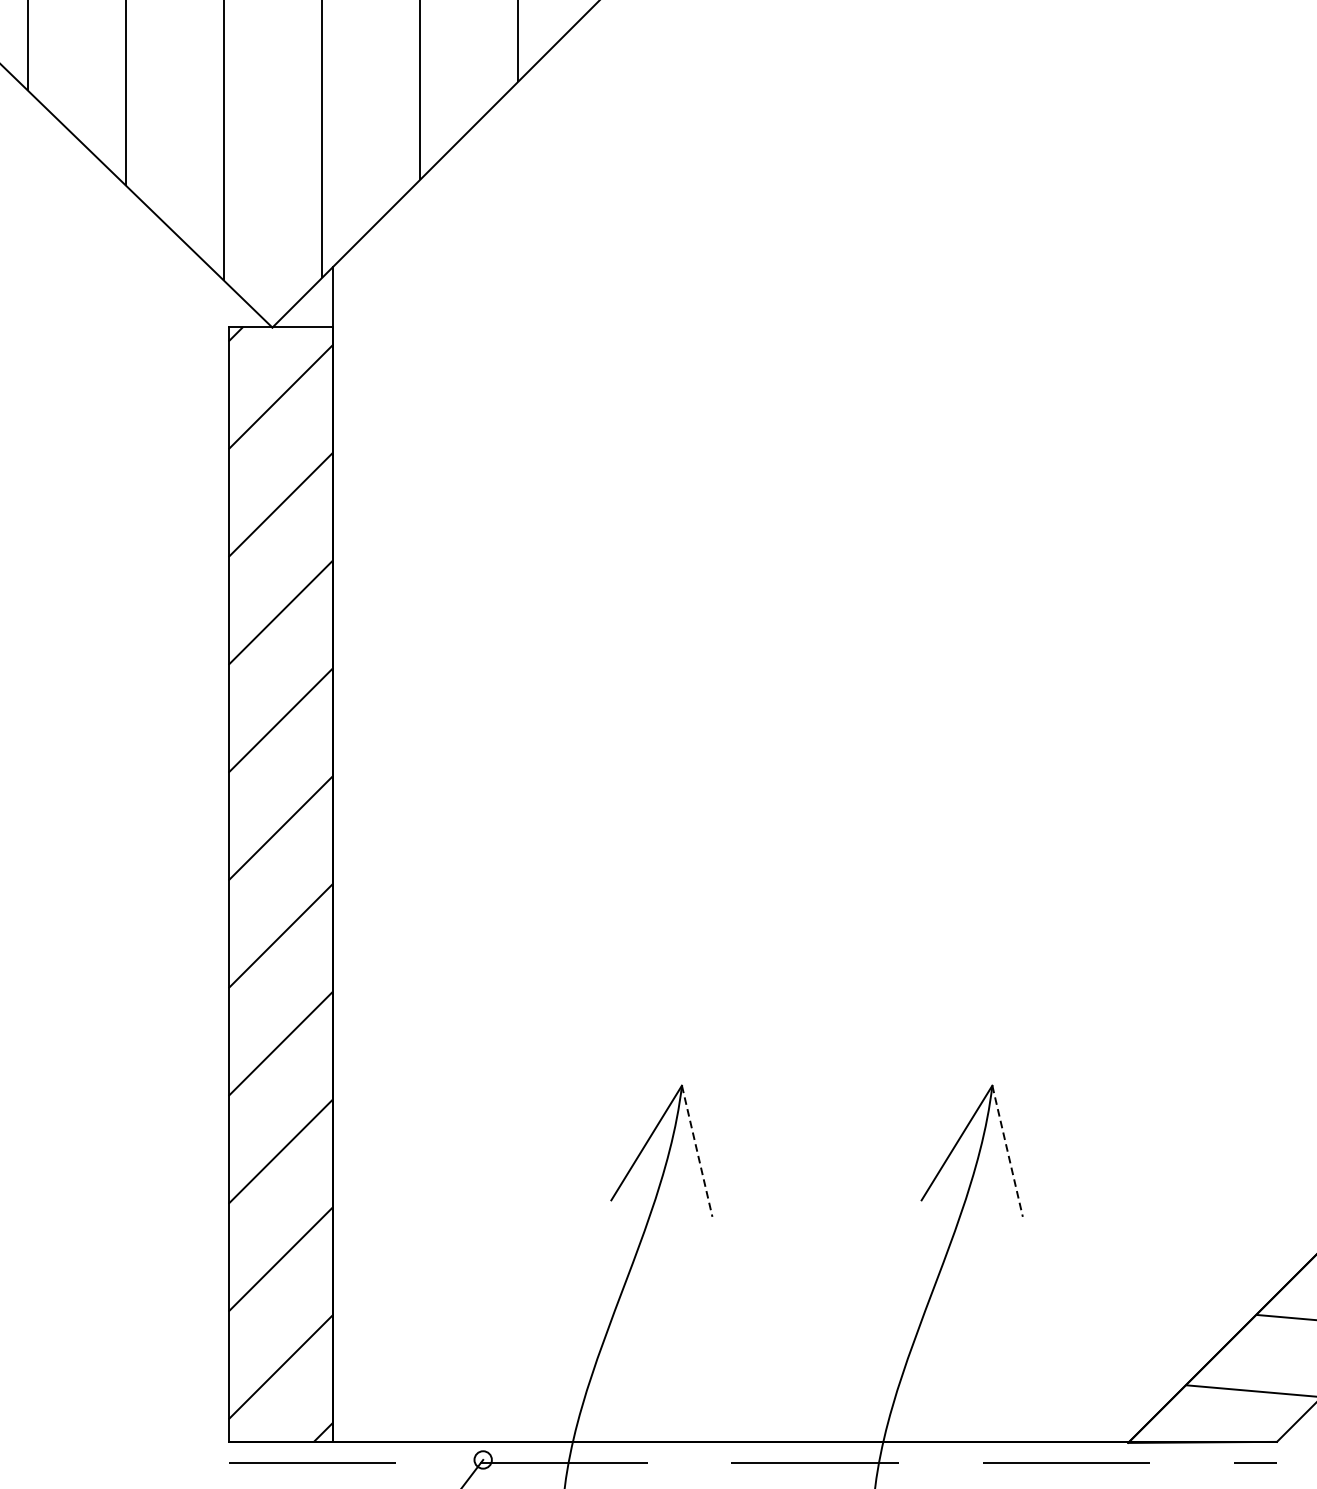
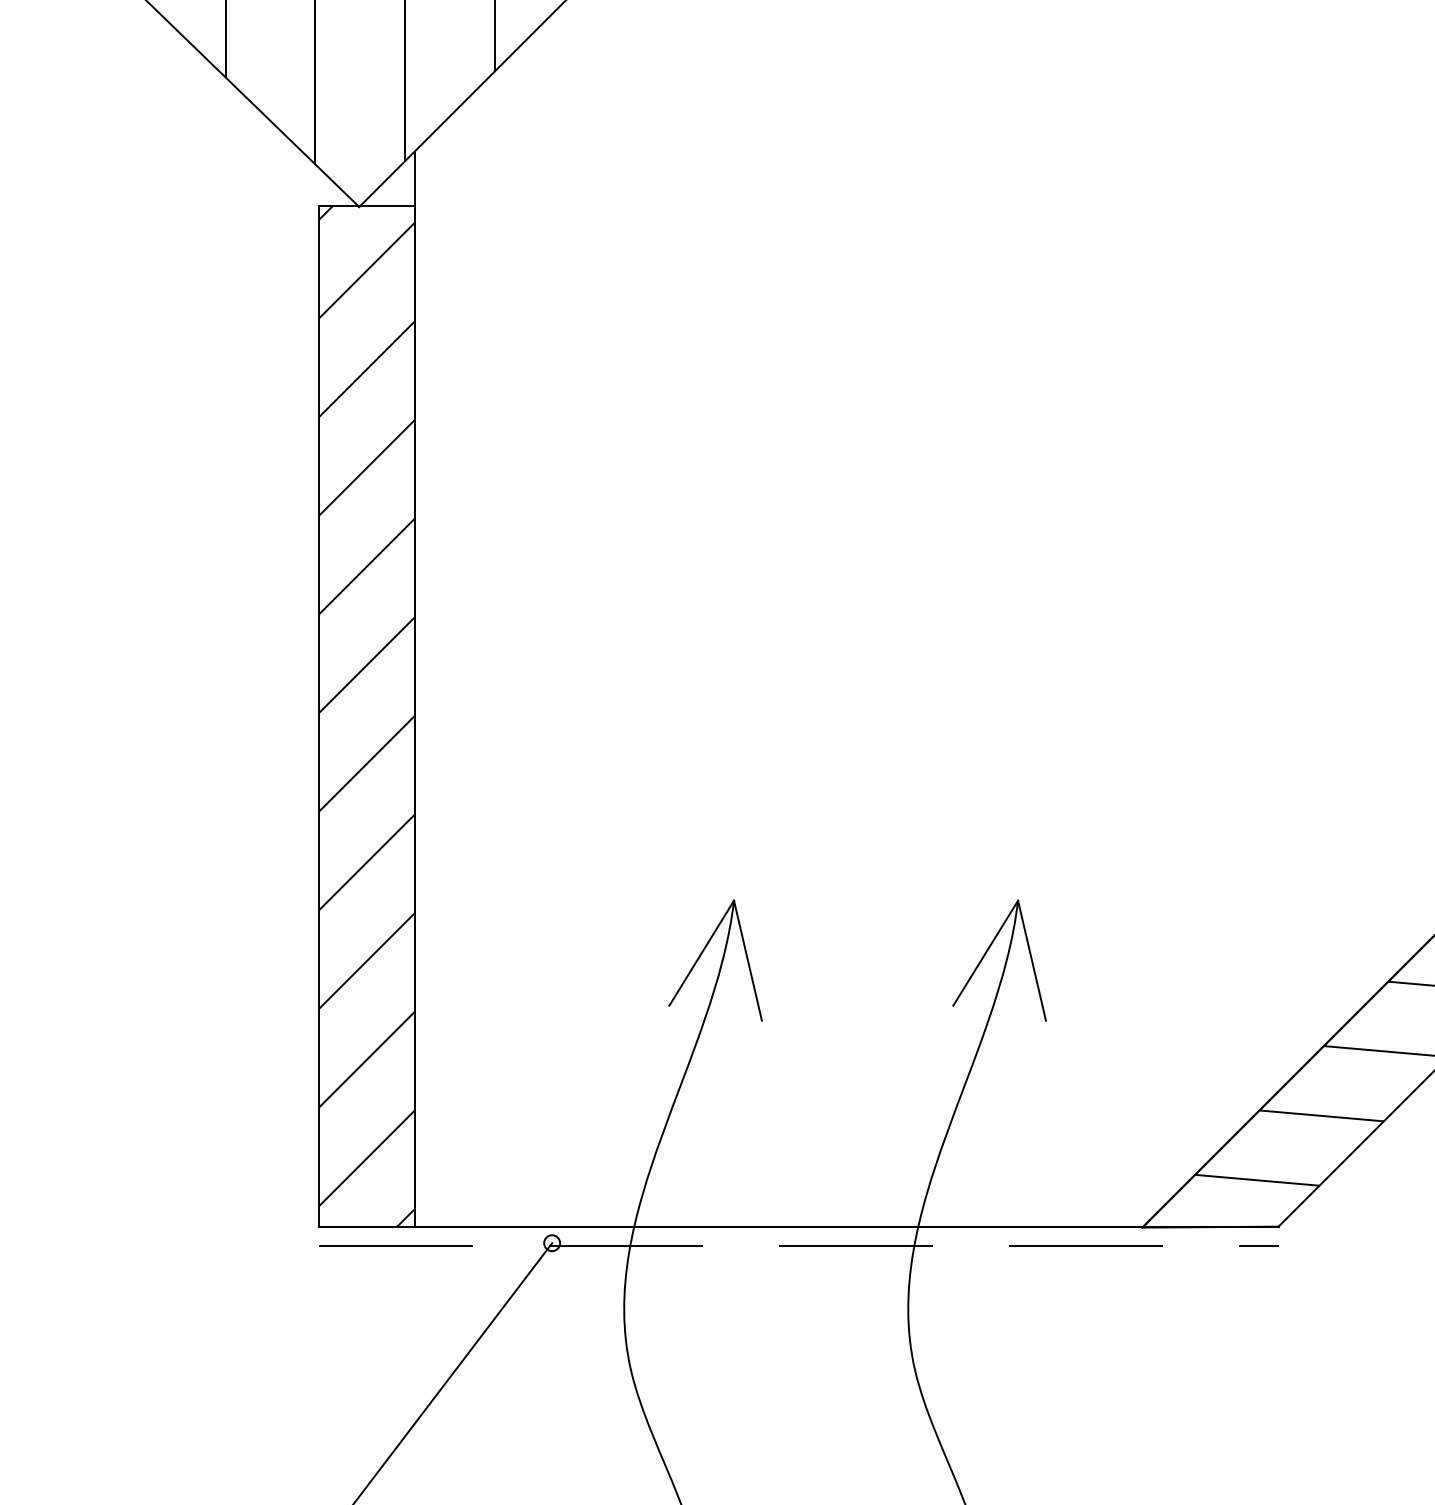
line: (696, 1151) -> (747, 960), dashed -> solid
line: (1008, 1151) -> (1032, 960), dashed -> solid

